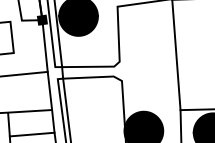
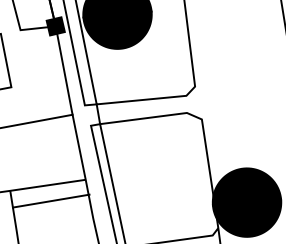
line: (31, 134) -> (50, 201), moved

